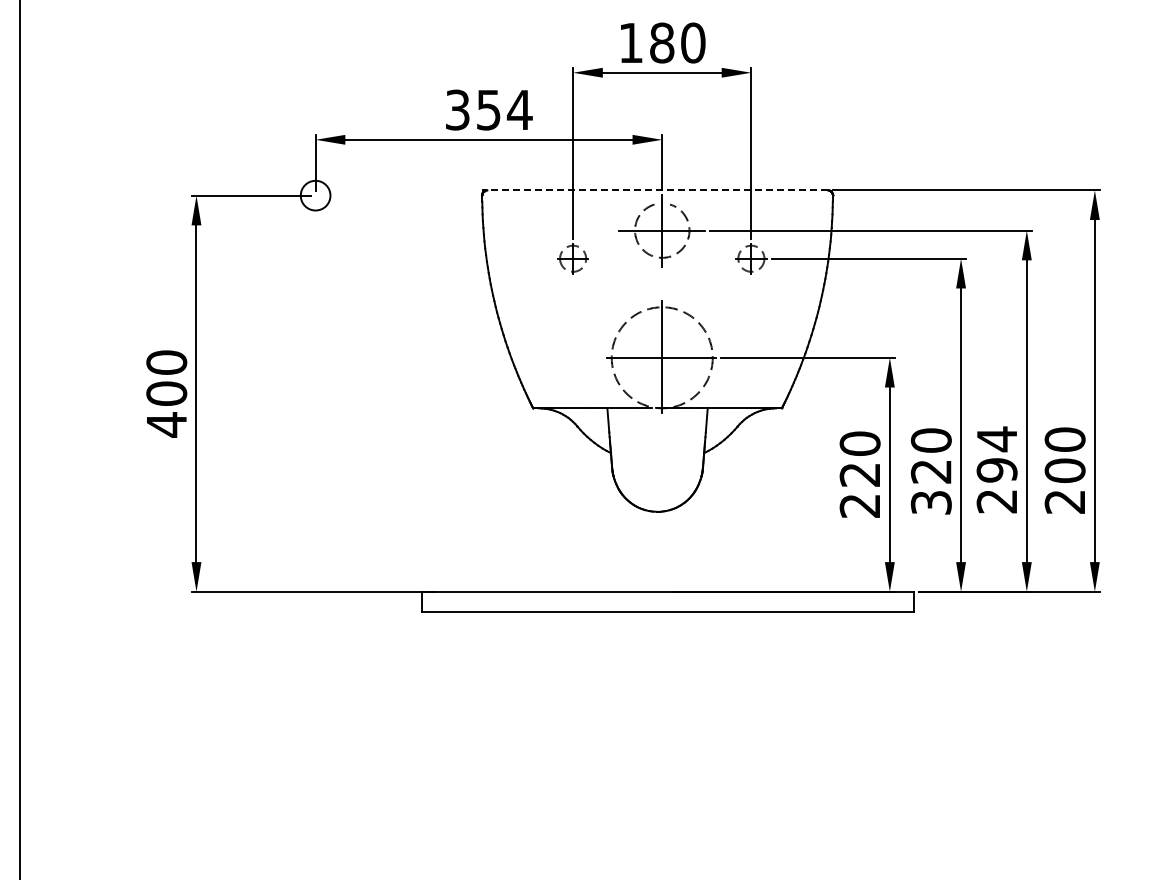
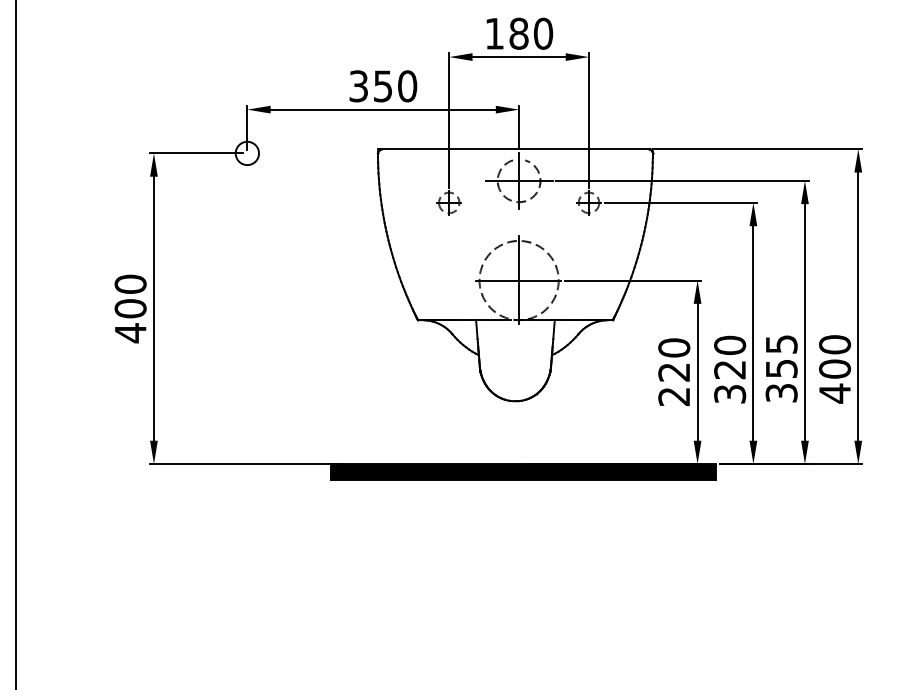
text: (519, 109) -> (407, 85), 354 -> 350
line: (654, 190) -> (513, 149), dashed -> solid
text: (996, 469) -> (781, 368), 294 -> 355
text: (1064, 501) -> (834, 393), 200 -> 400
fill: (667, 601) -> (523, 471), added

